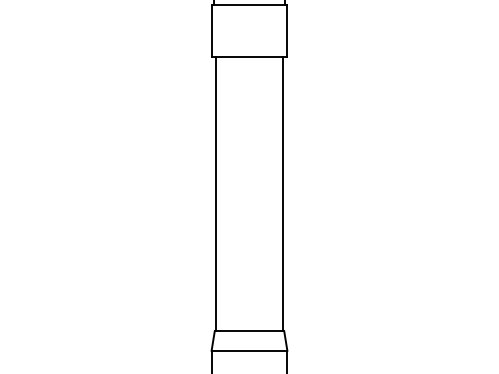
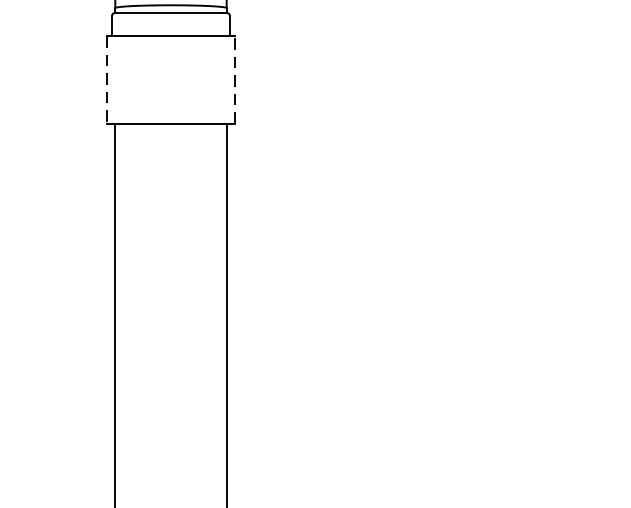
line: (287, 30) -> (234, 78), solid -> dashed
line: (211, 31) -> (107, 80), solid -> dashed

